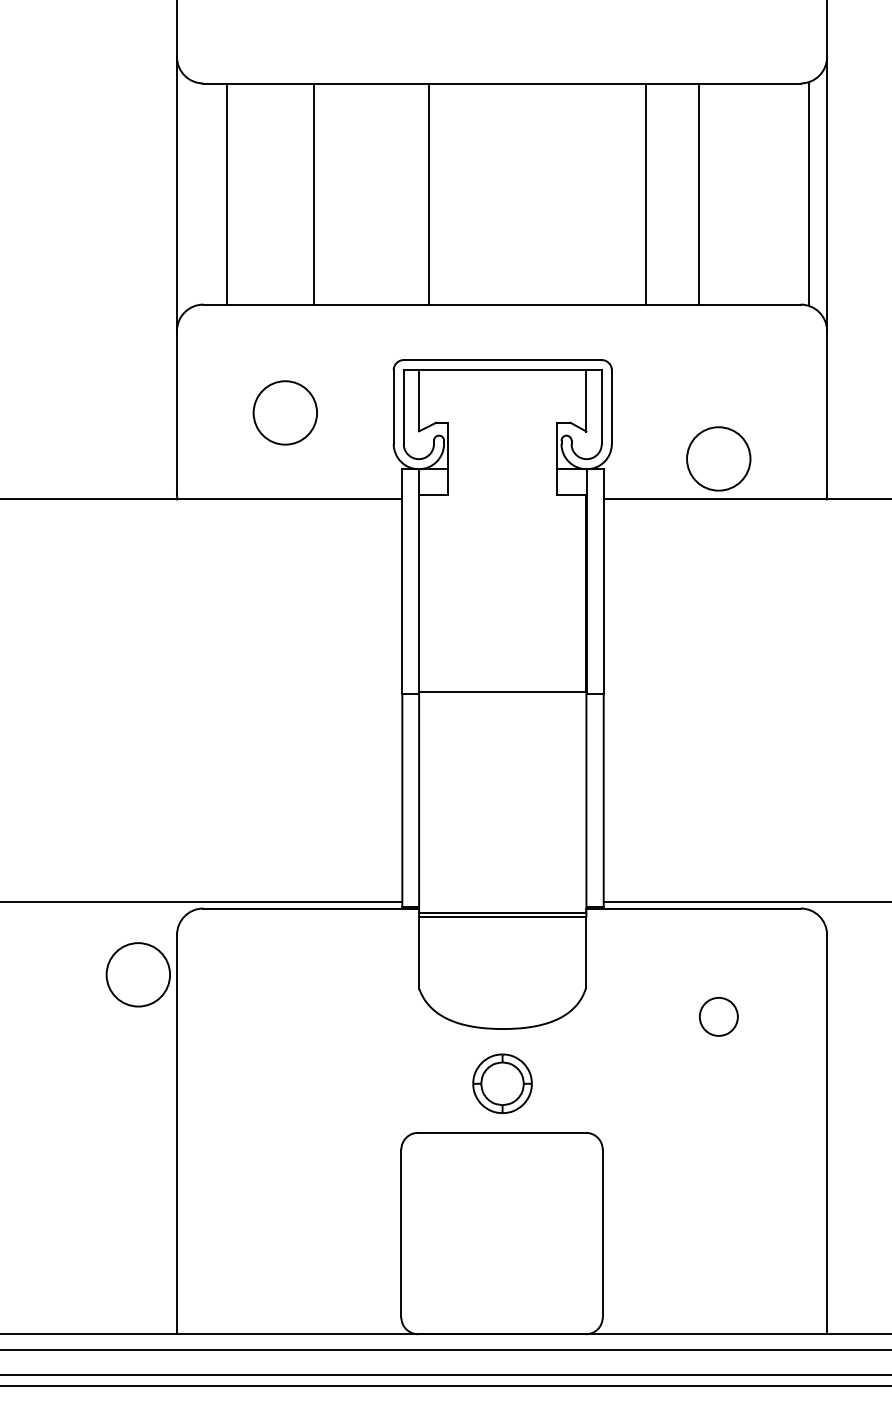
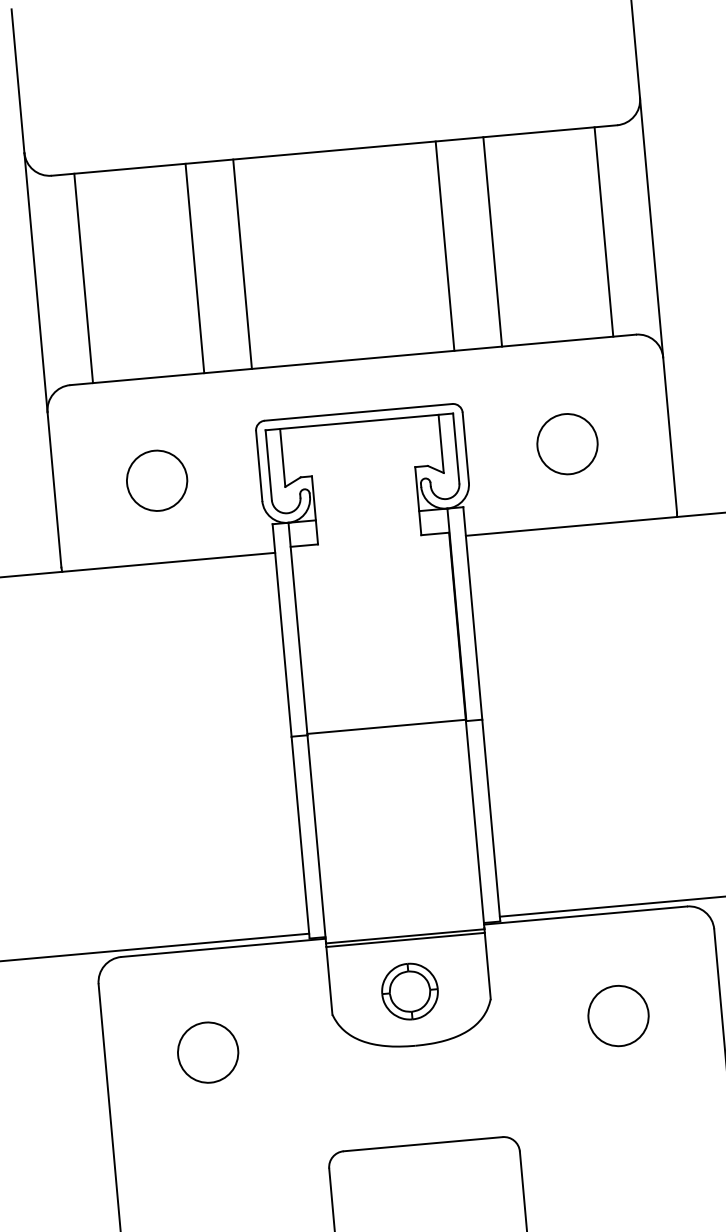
line: (313, 193) -> (194, 267), moved
line: (429, 193) -> (242, 263), moved
line: (645, 193) -> (444, 245), moved
line: (699, 193) -> (492, 241), moved
line: (808, 193) -> (603, 231), moved
circle: (718, 458) -> (567, 443), moved
circle: (137, 974) -> (207, 1052), moved
circle: (718, 1016) -> (618, 1015), size x1.67
part: (502, 1083) -> (409, 991), moved

